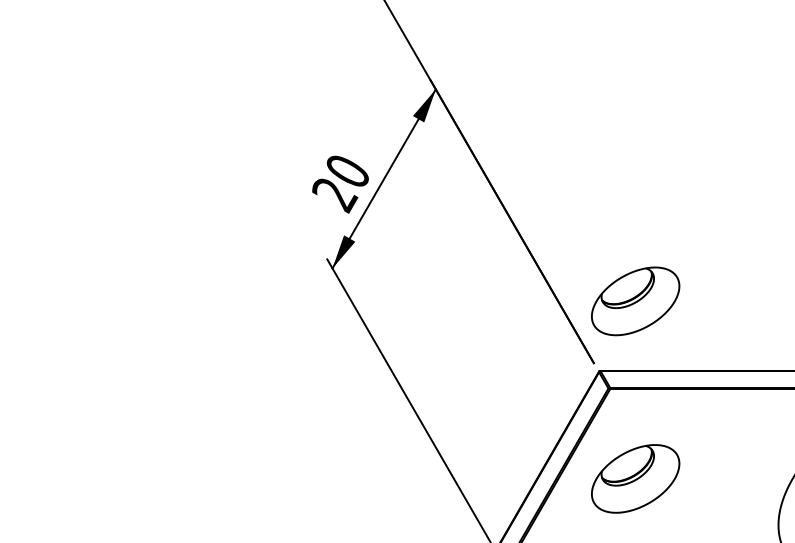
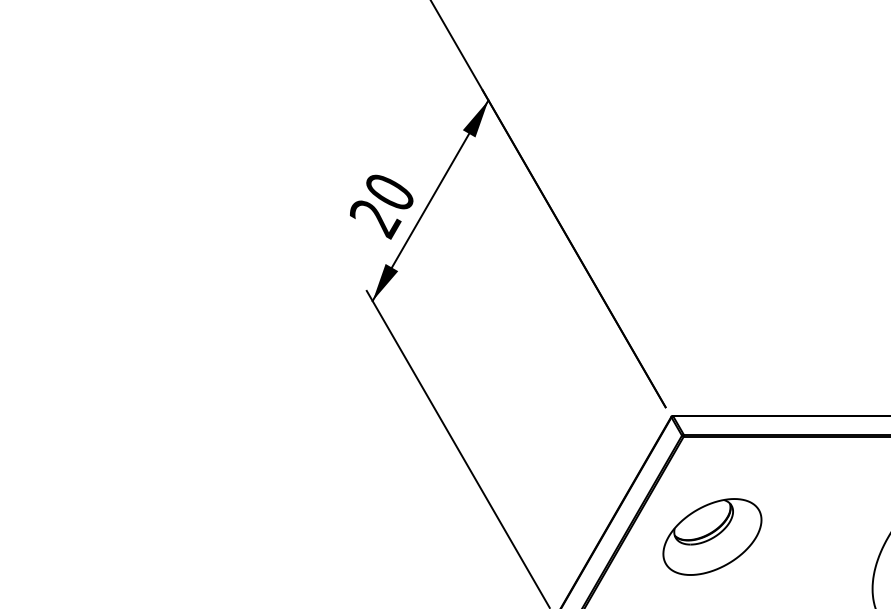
part: (635, 300) -> (712, 337), removed

